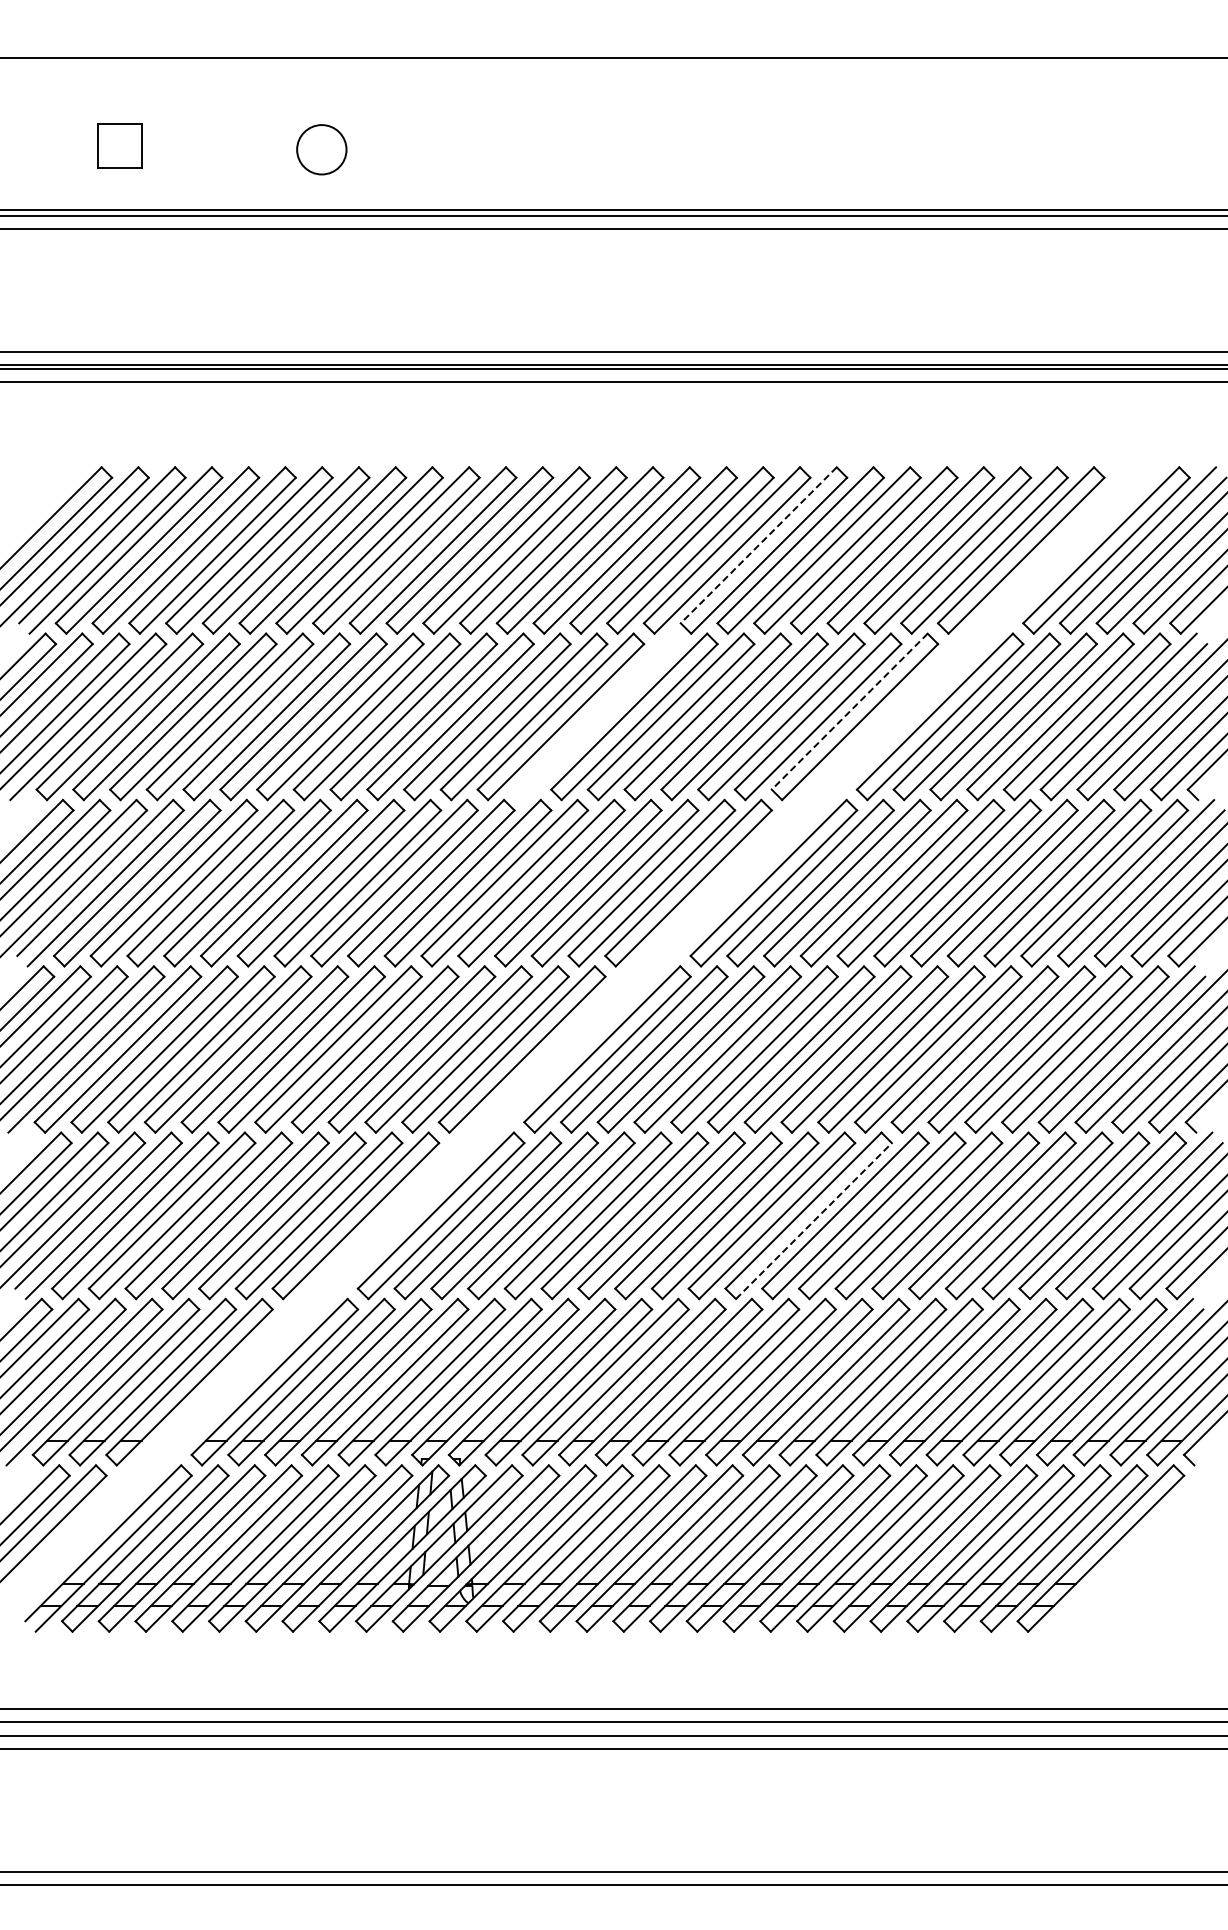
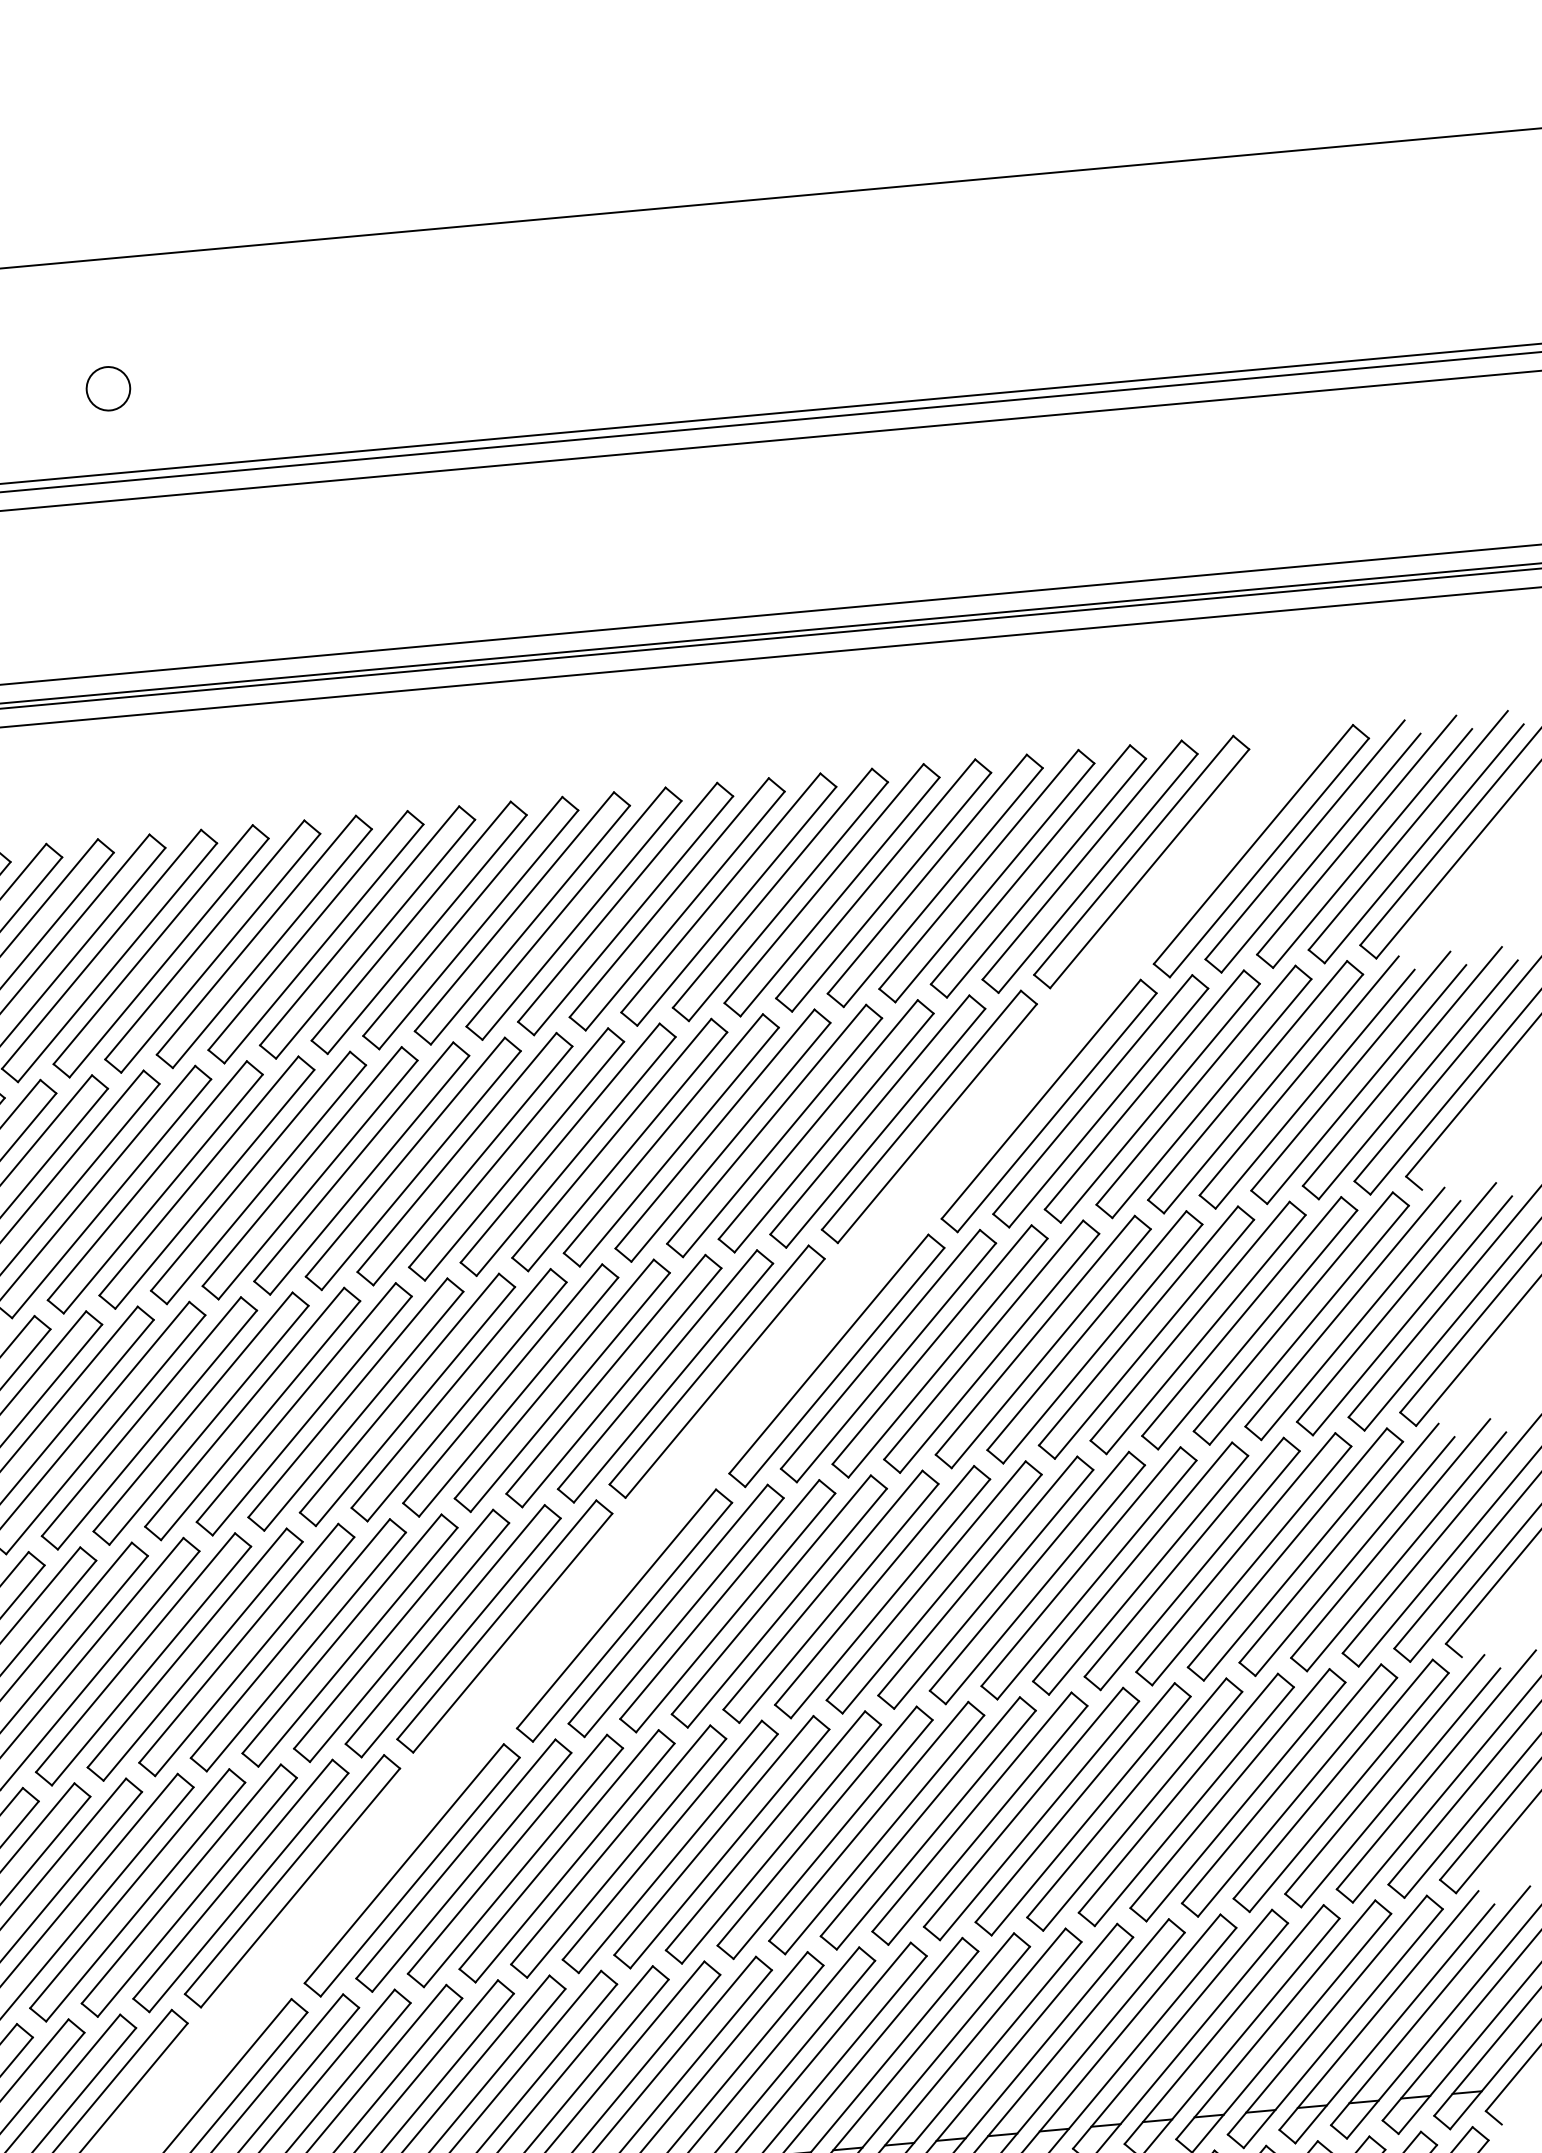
circle: (321, 149) -> (107, 388), size x0.62
line: (758, 545) -> (772, 888), dashed -> solid
line: (849, 712) -> (921, 1111), dashed -> solid
part: (597, 716) -> (567, 1149), added
line: (814, 1220) -> (937, 1829), dashed -> solid

